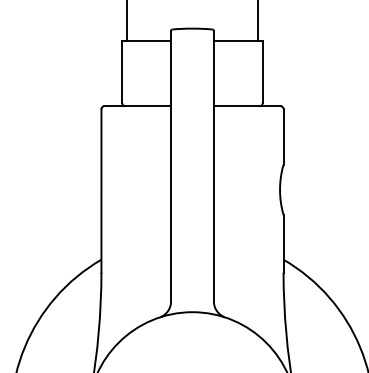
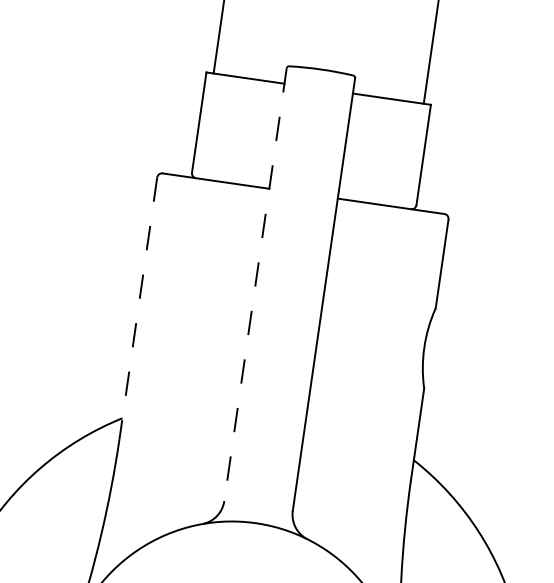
line: (171, 166) -> (256, 285), solid -> dashed
line: (101, 190) -> (138, 307), solid -> dashed

